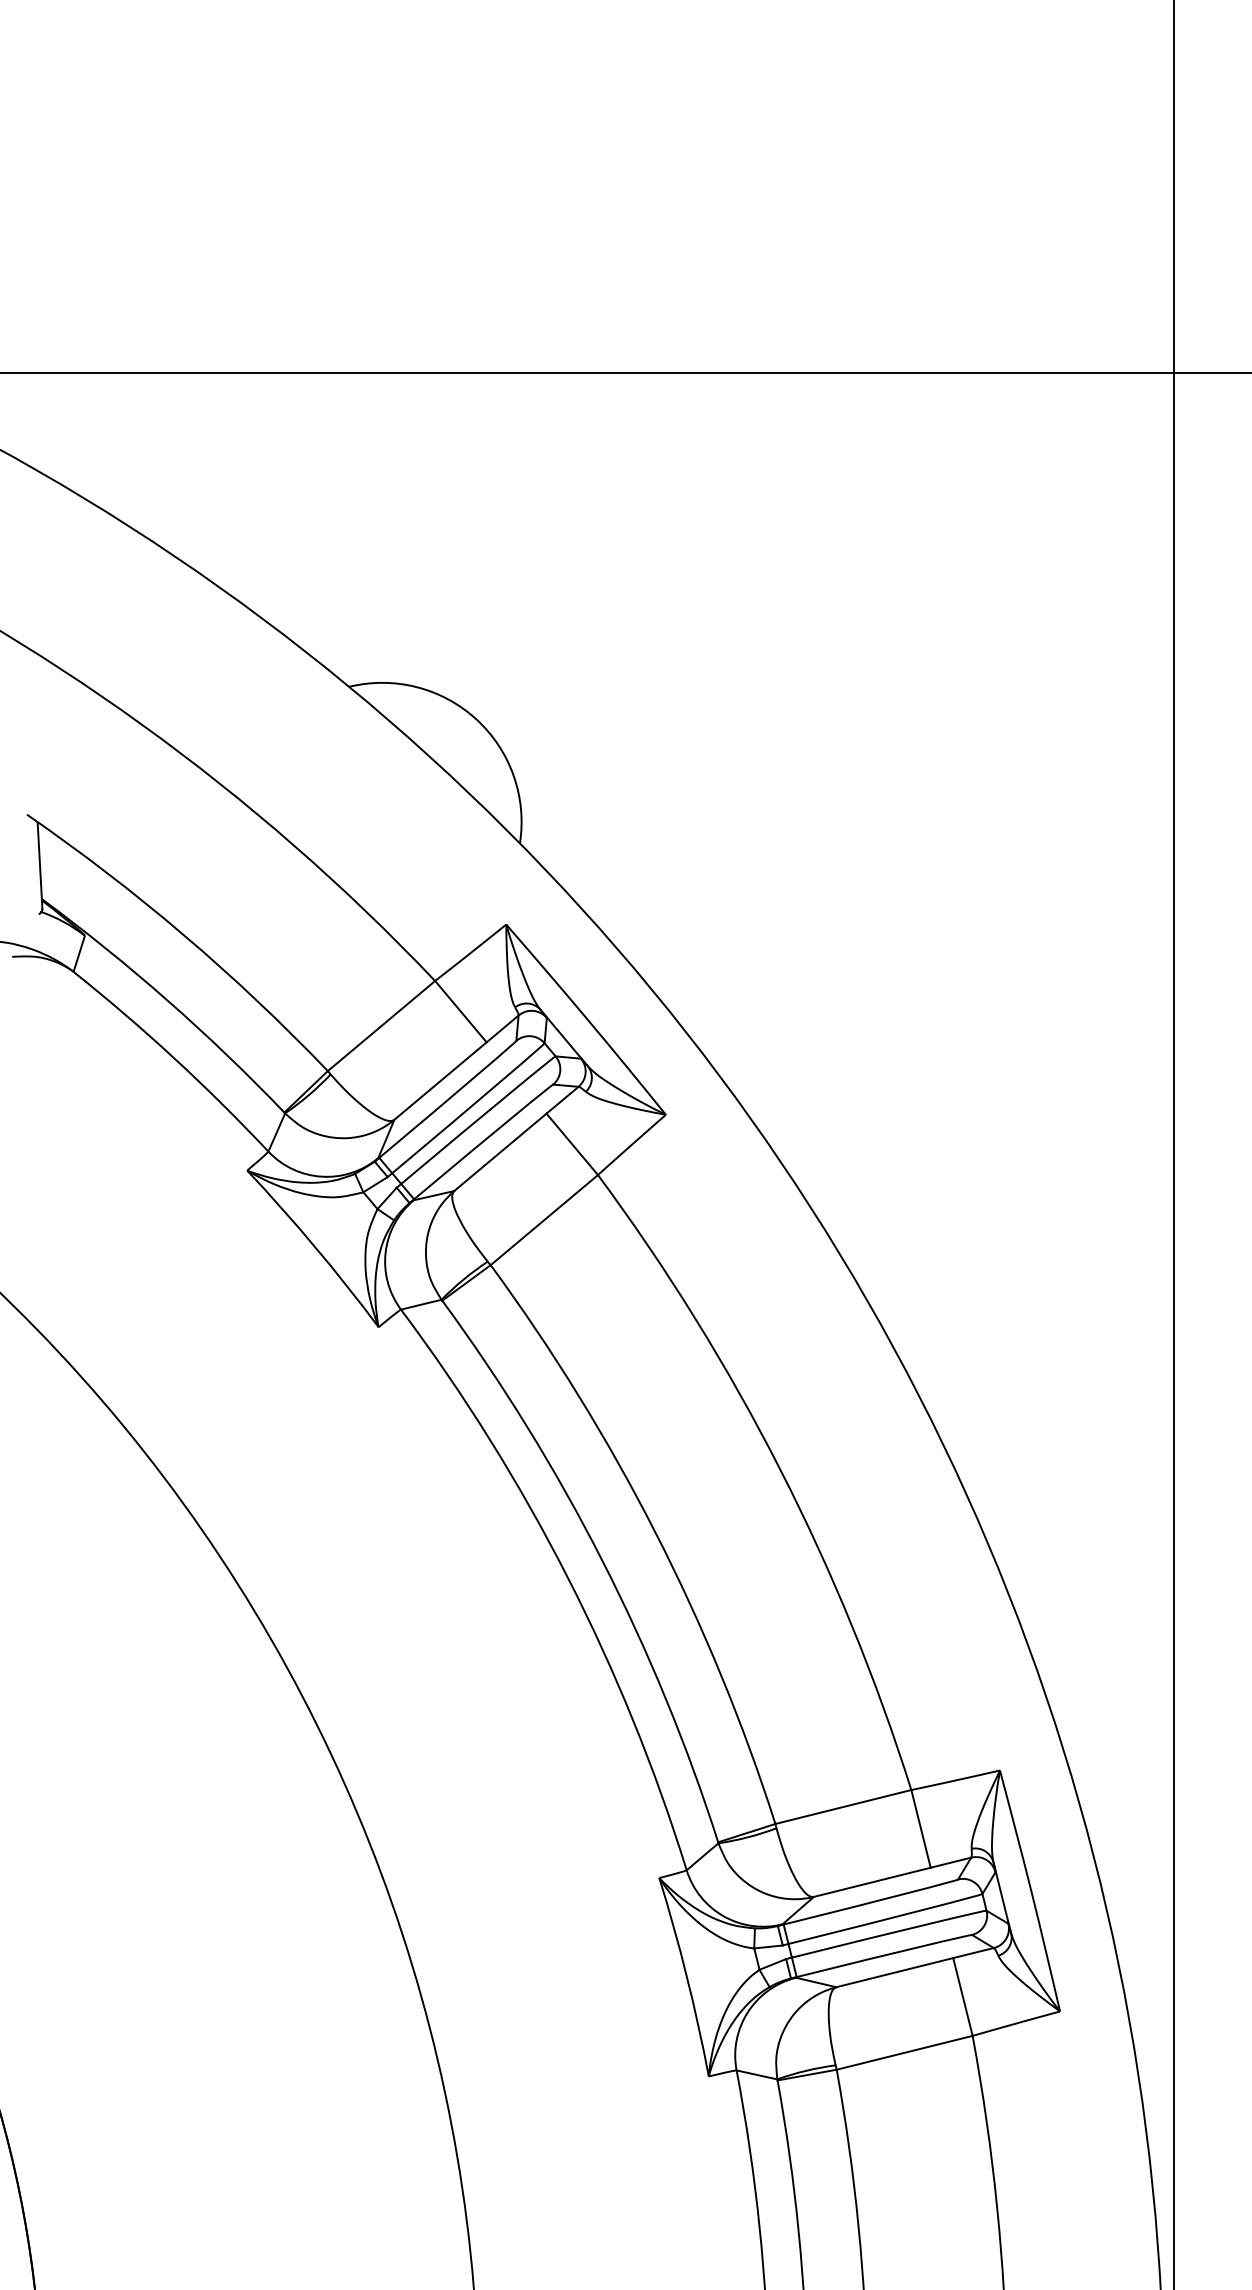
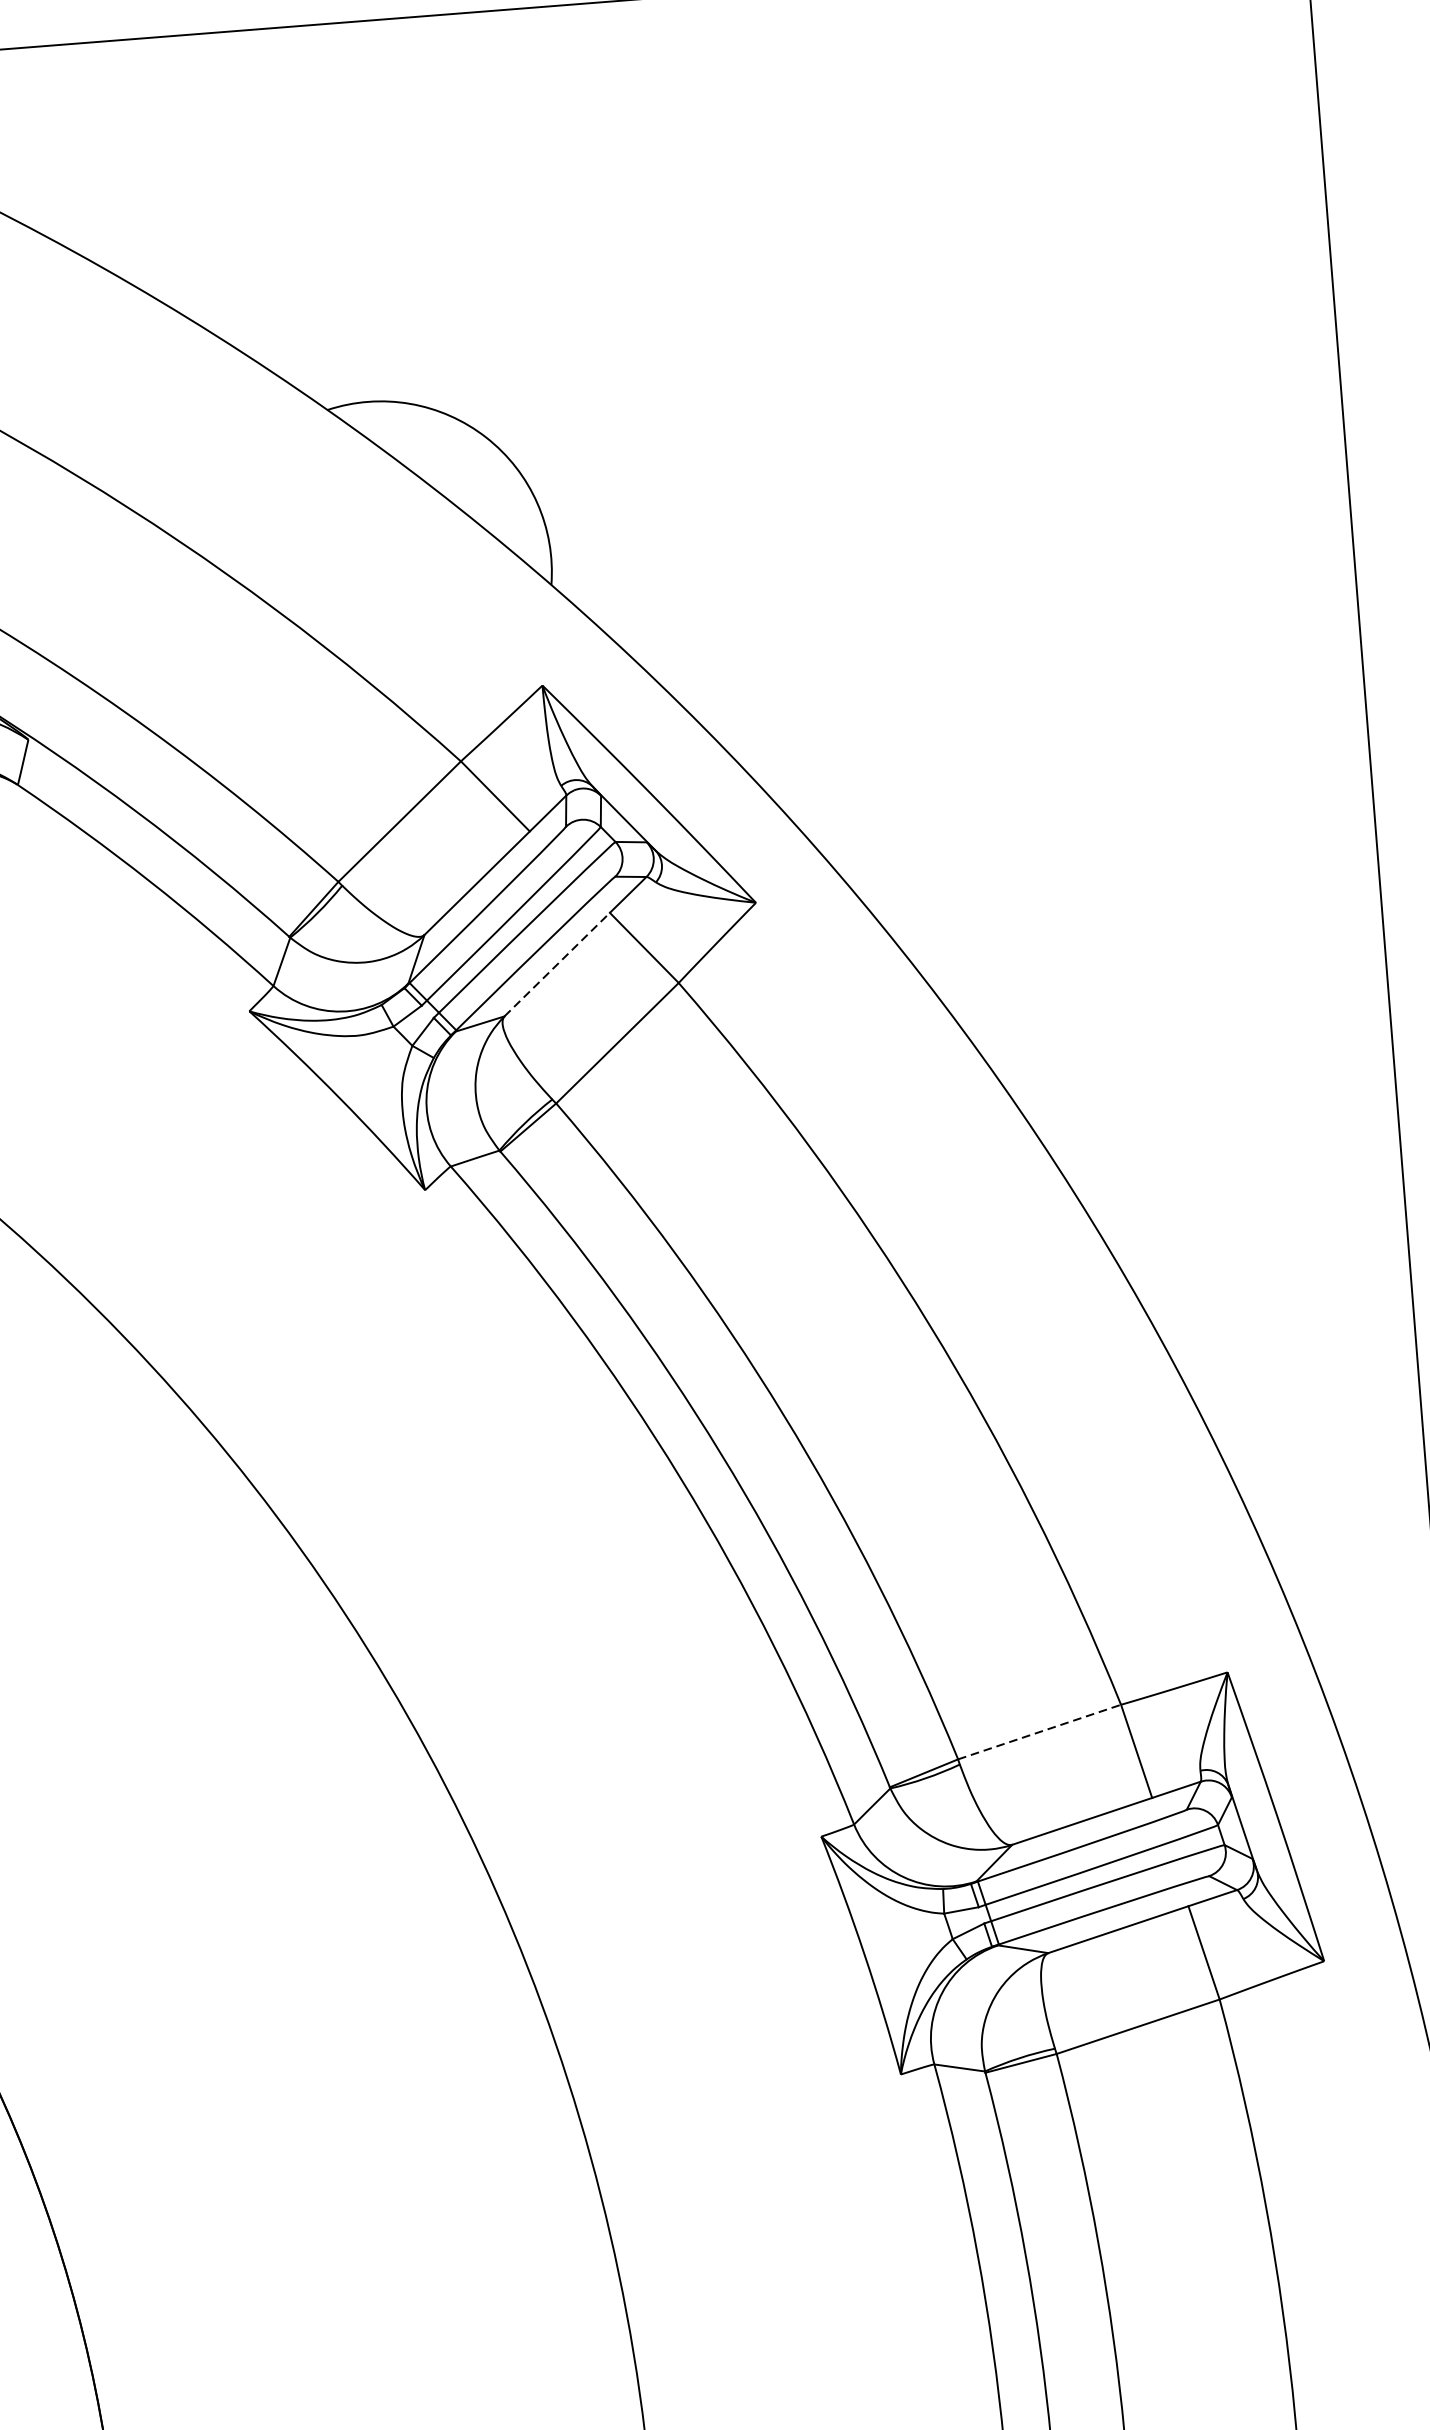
line: (500, 1152) -> (557, 964), solid -> dashed
line: (843, 1806) -> (1039, 1731), solid -> dashed

